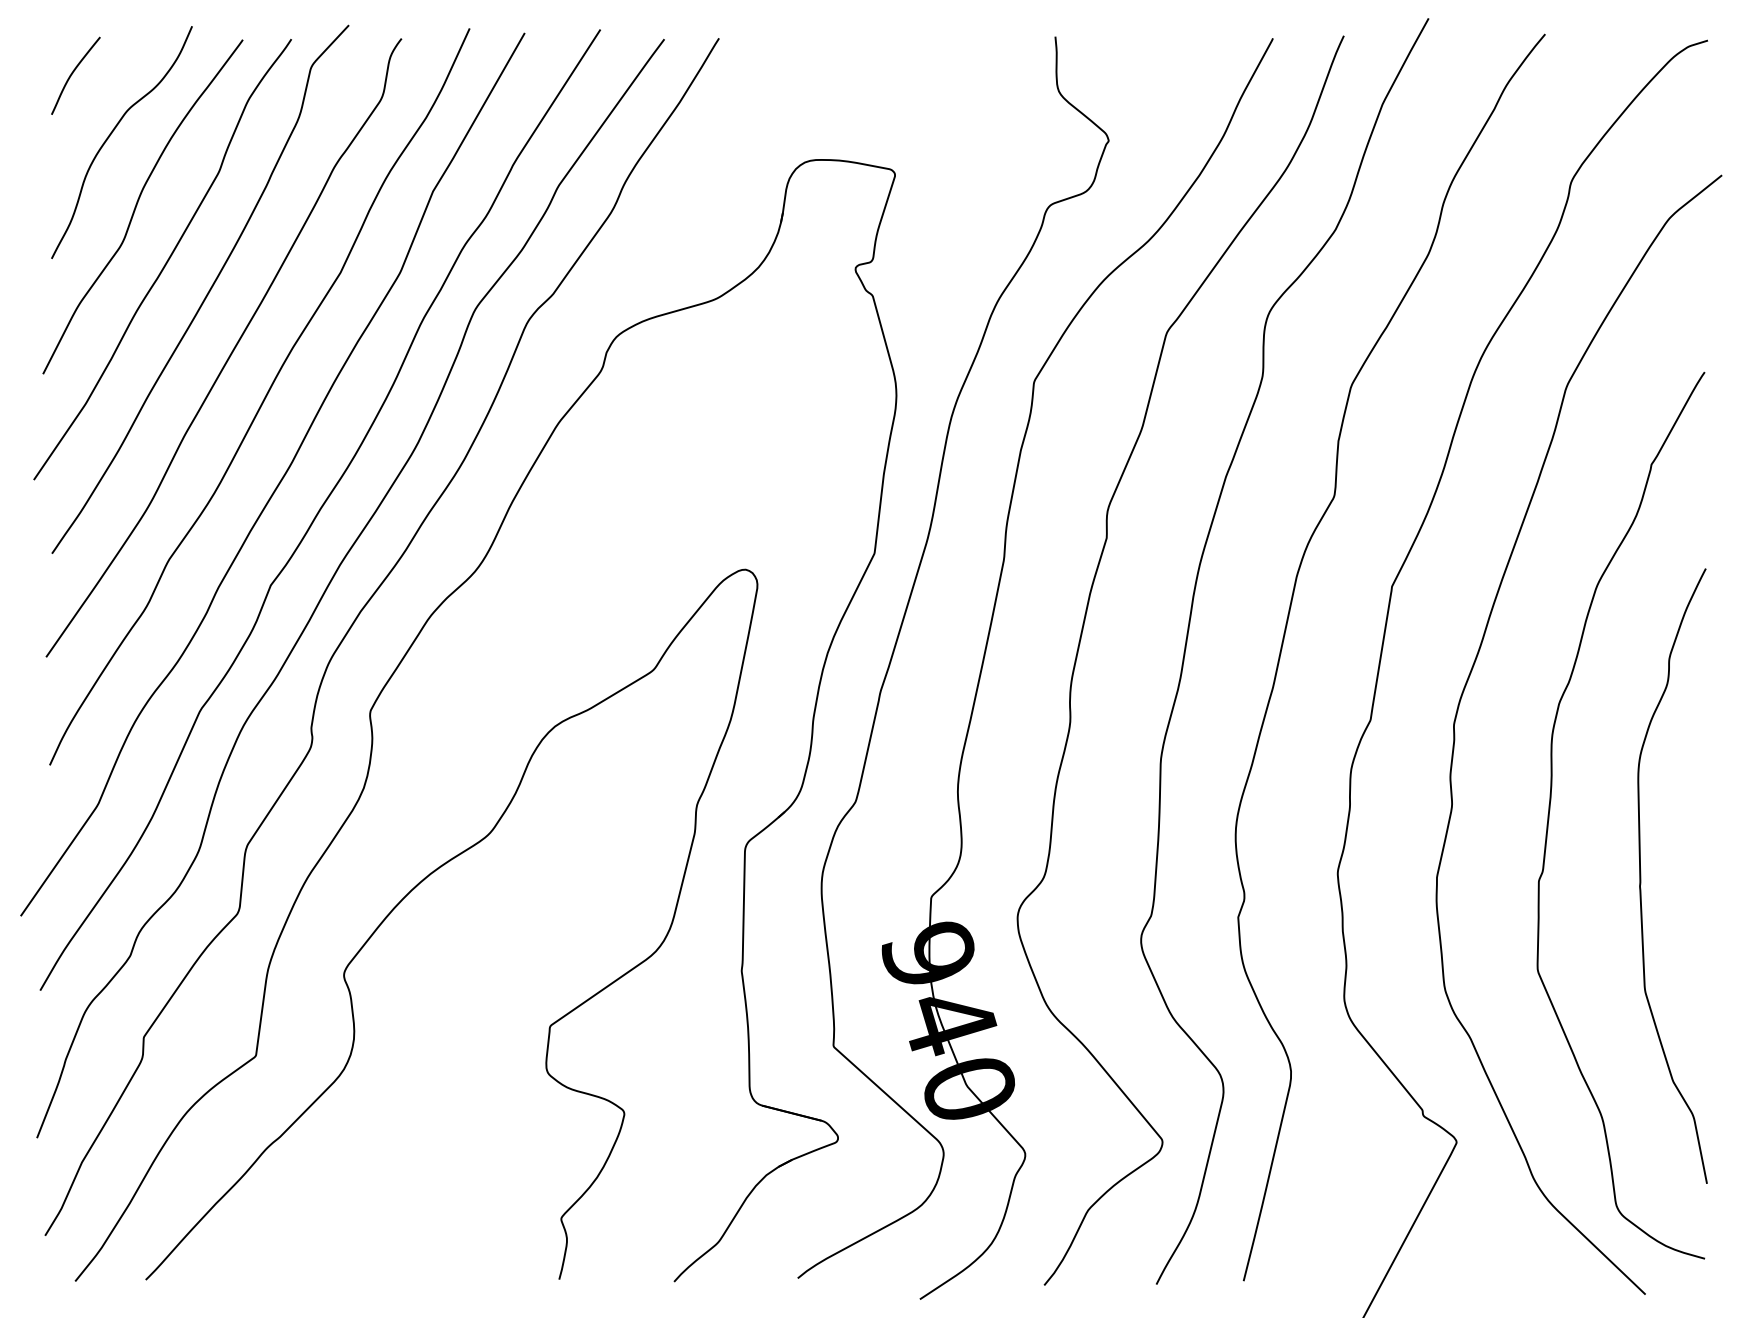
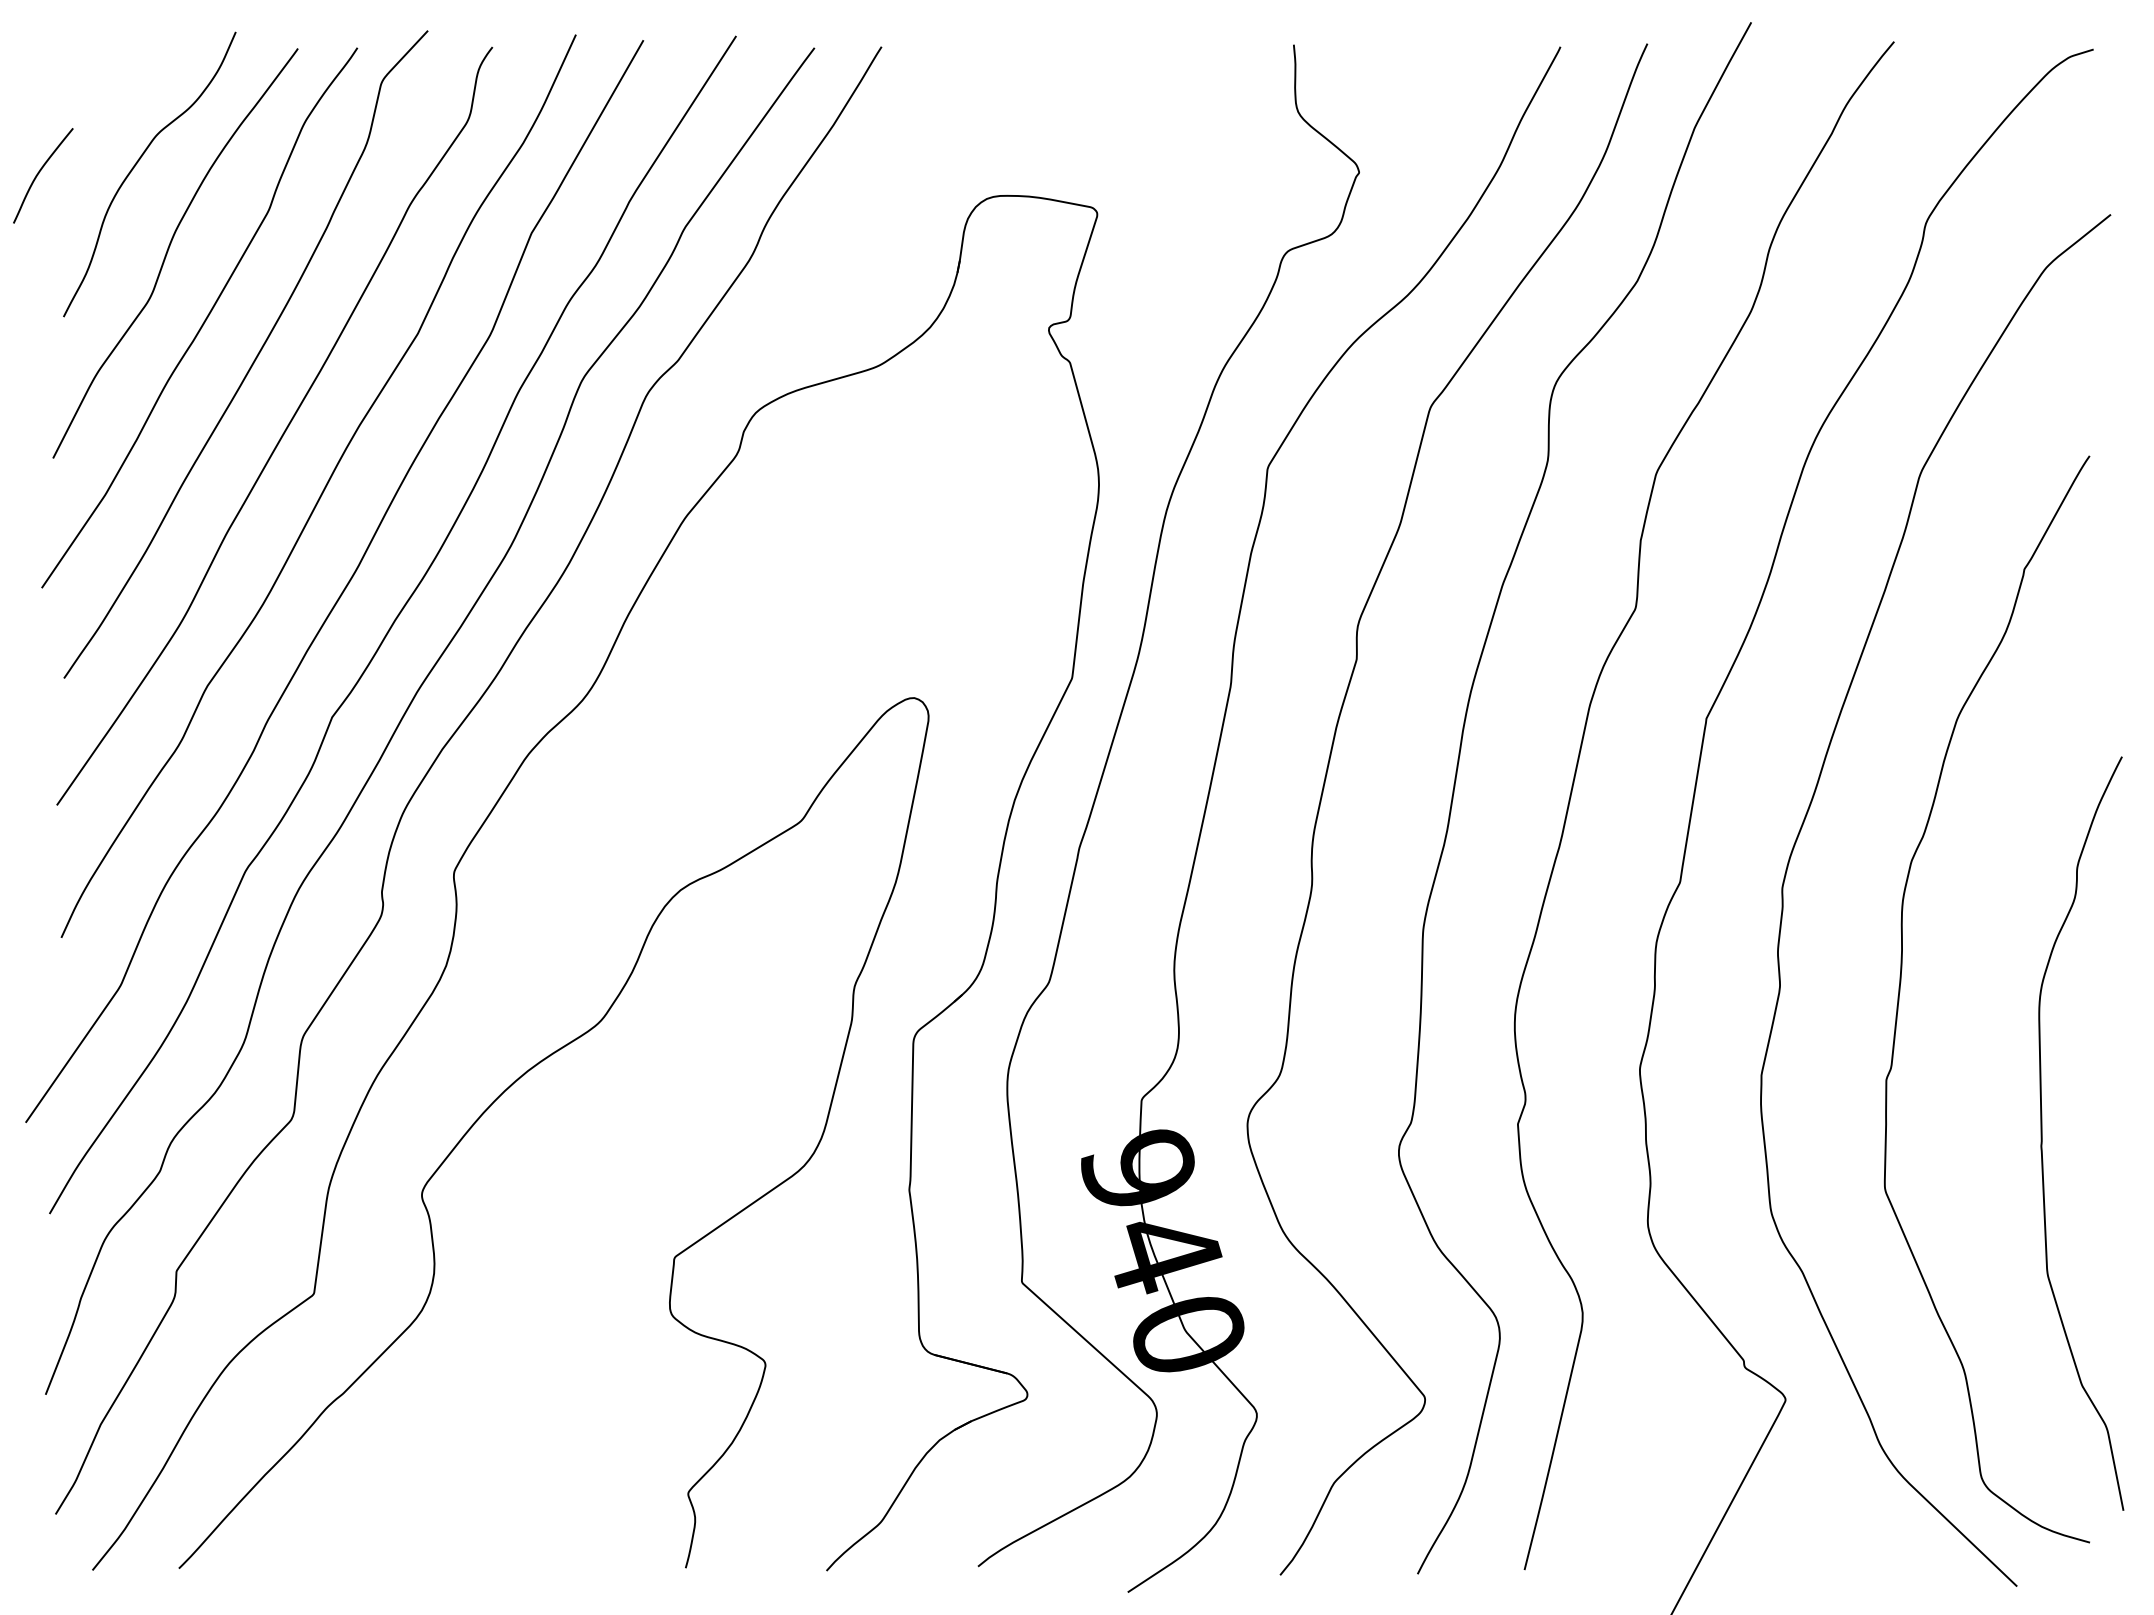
curve: (72, 73) -> (39, 173), moved
curve: (1640, 876) -> (2042, 1133), moved

